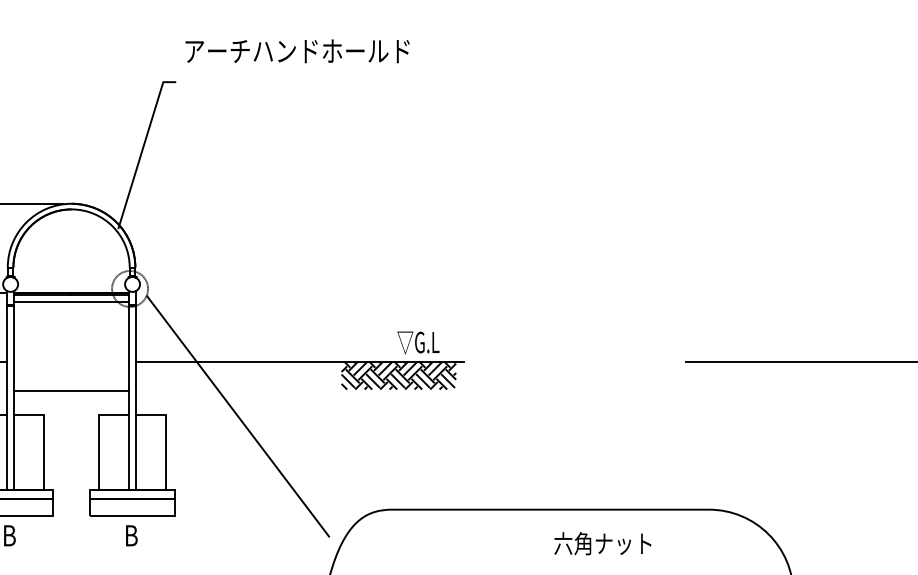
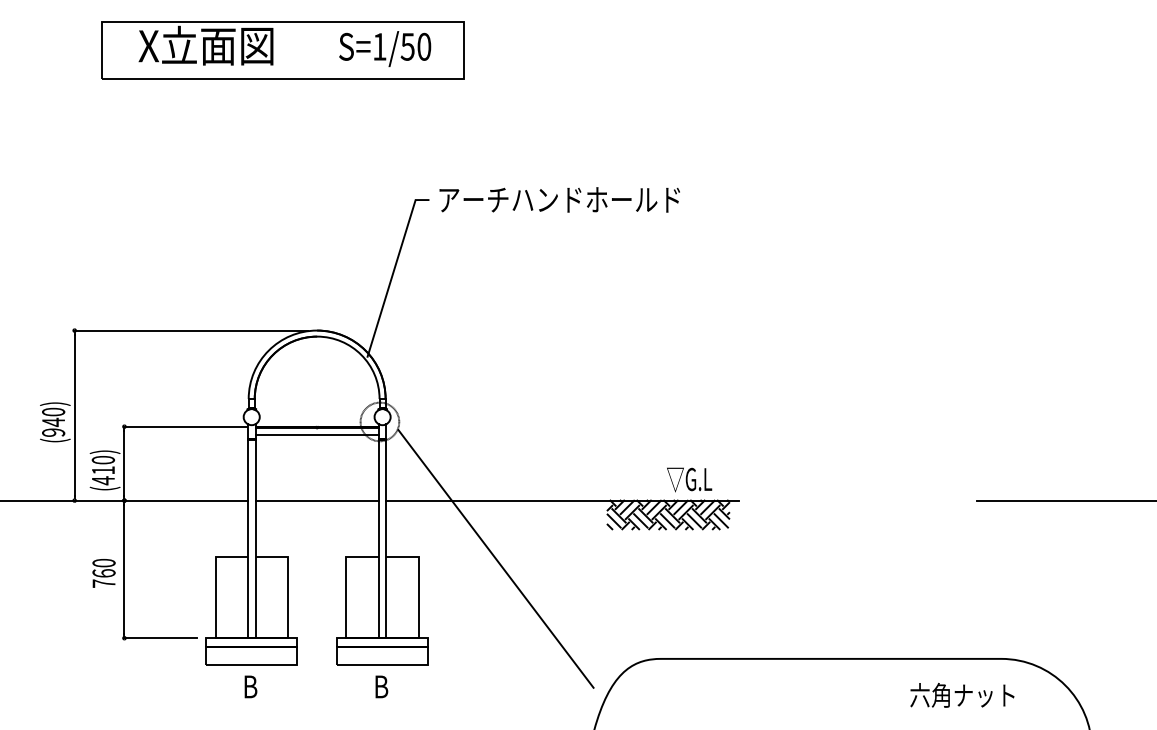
text: (297, 50) -> (559, 199), moved
line: (70, 390) -> (316, 500), moved
text: (602, 542) -> (962, 694), moved

